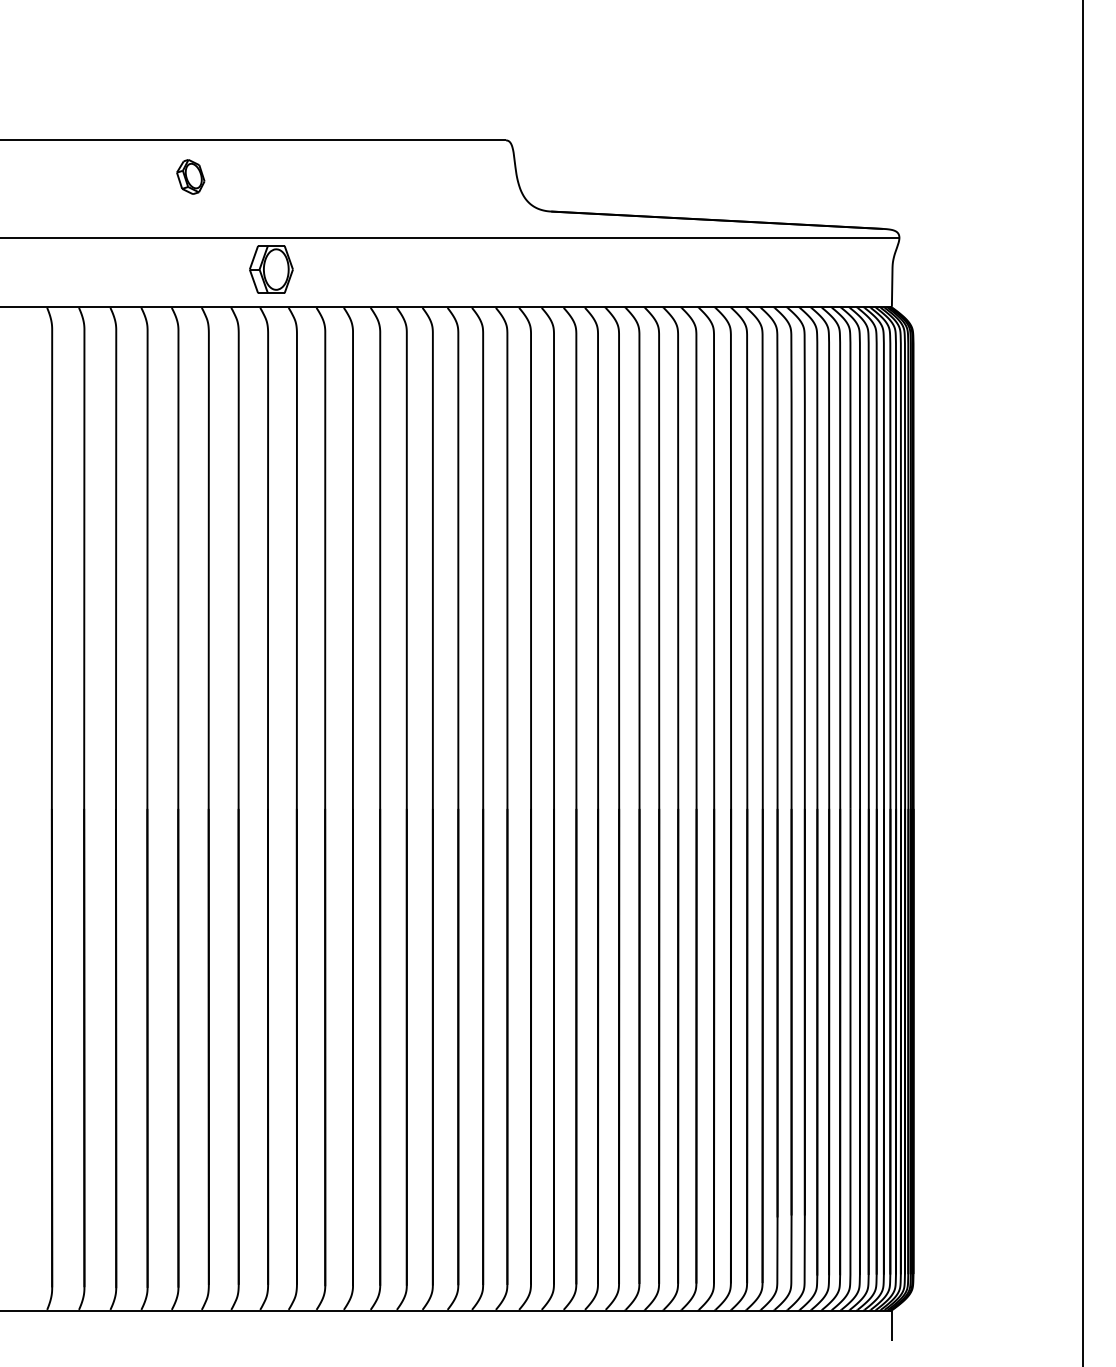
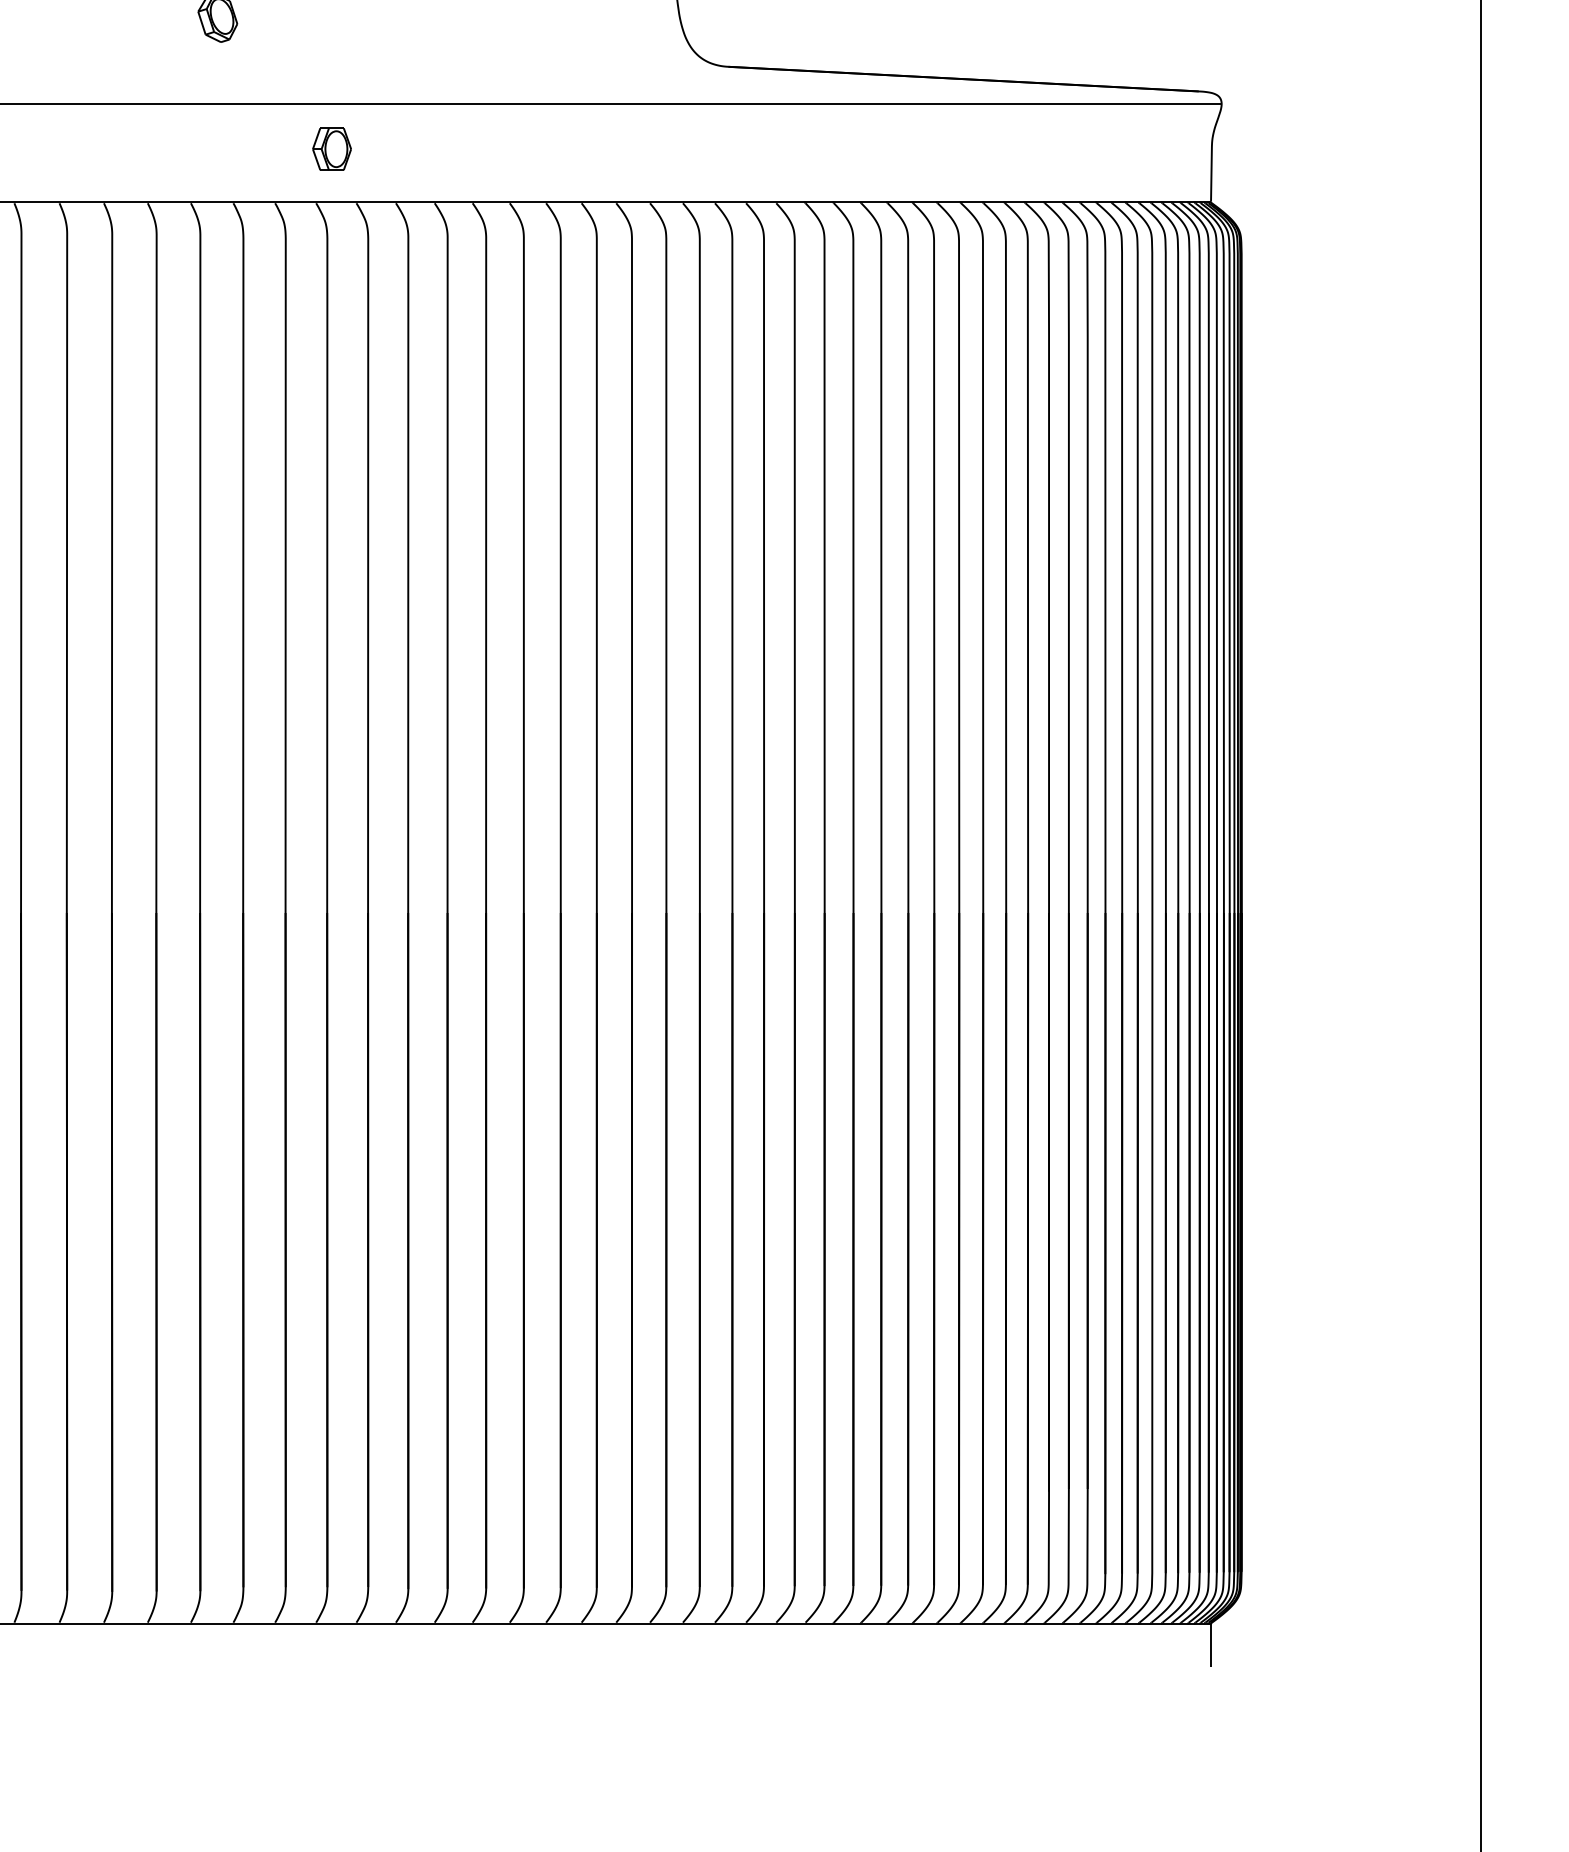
part: (271, 269) -> (332, 148), size x0.62

